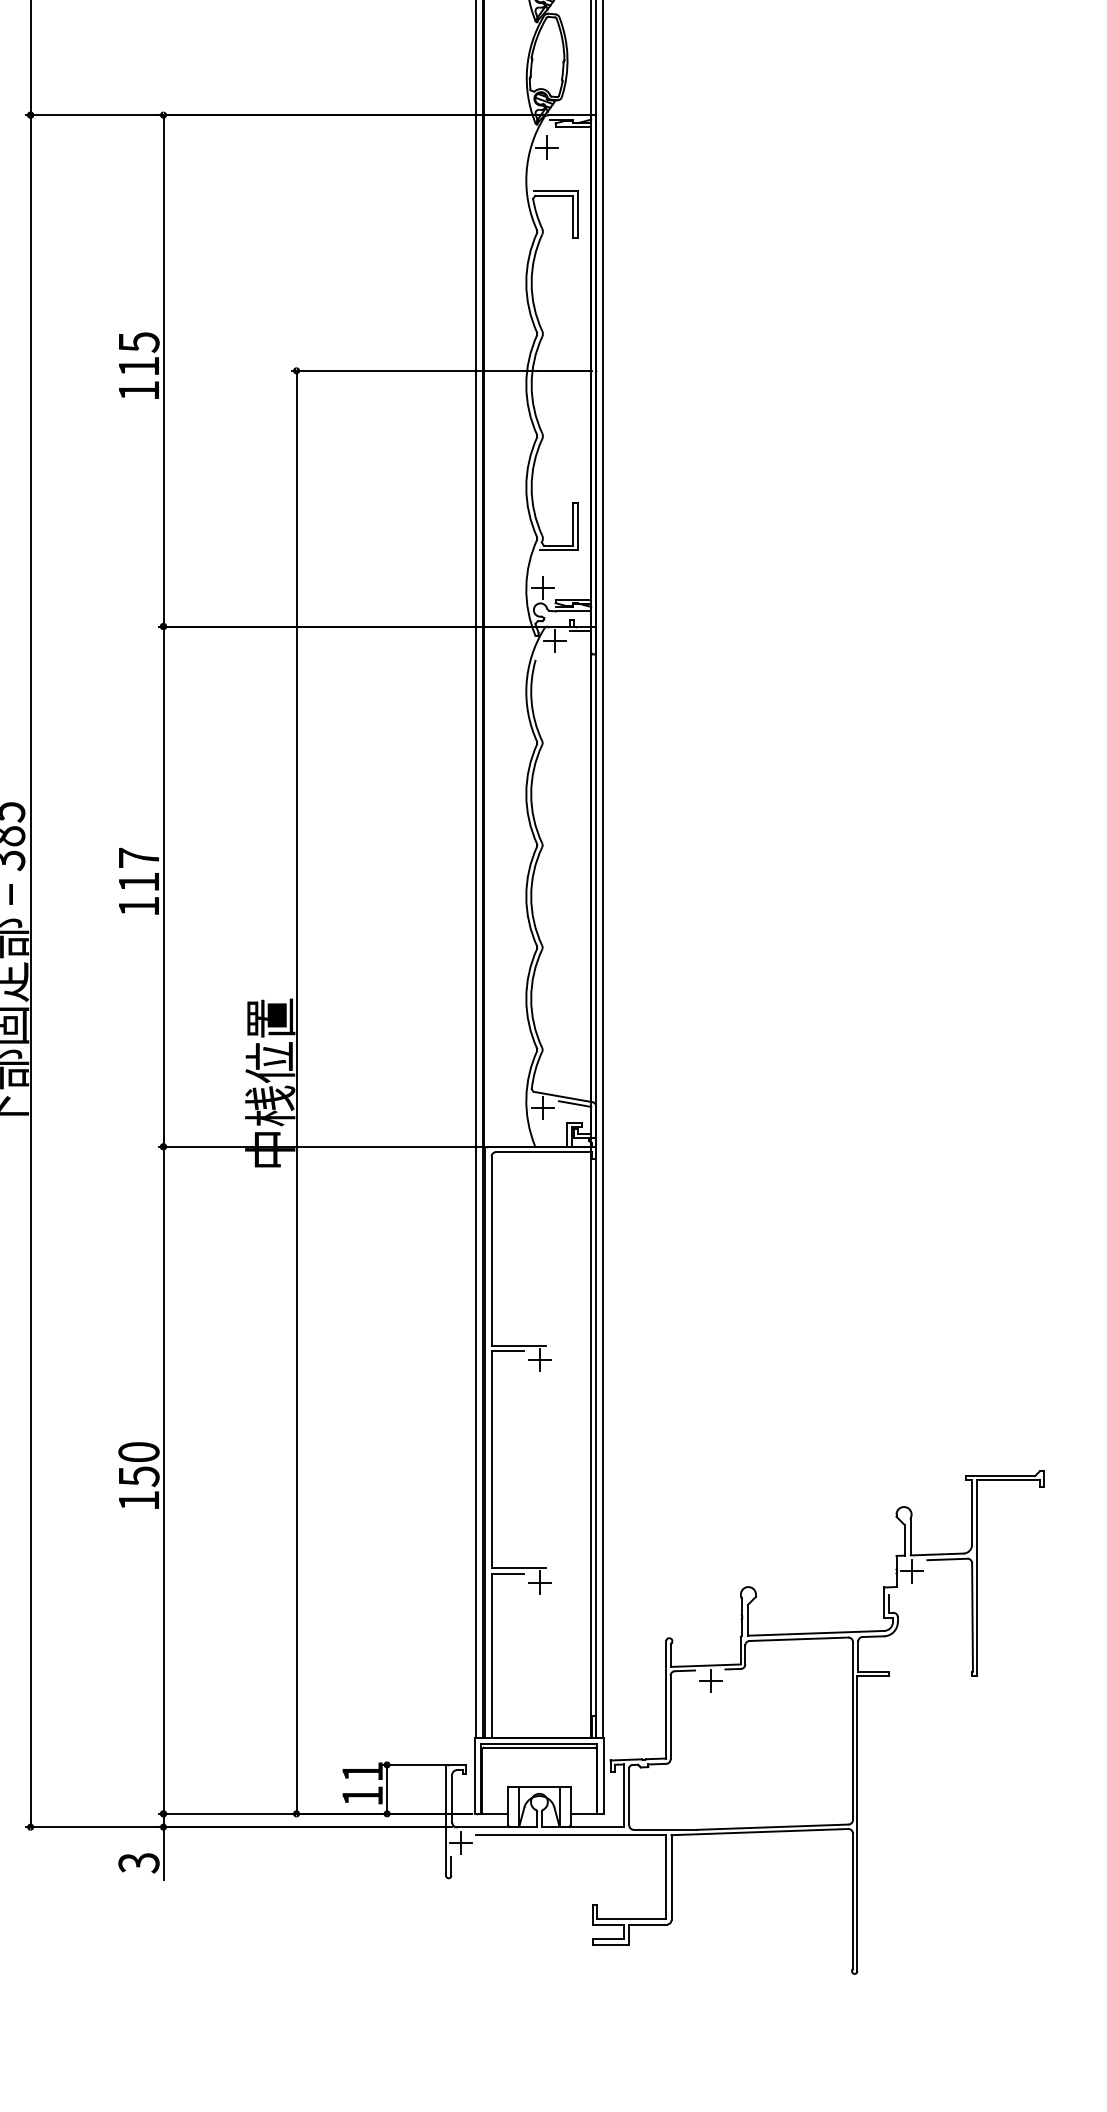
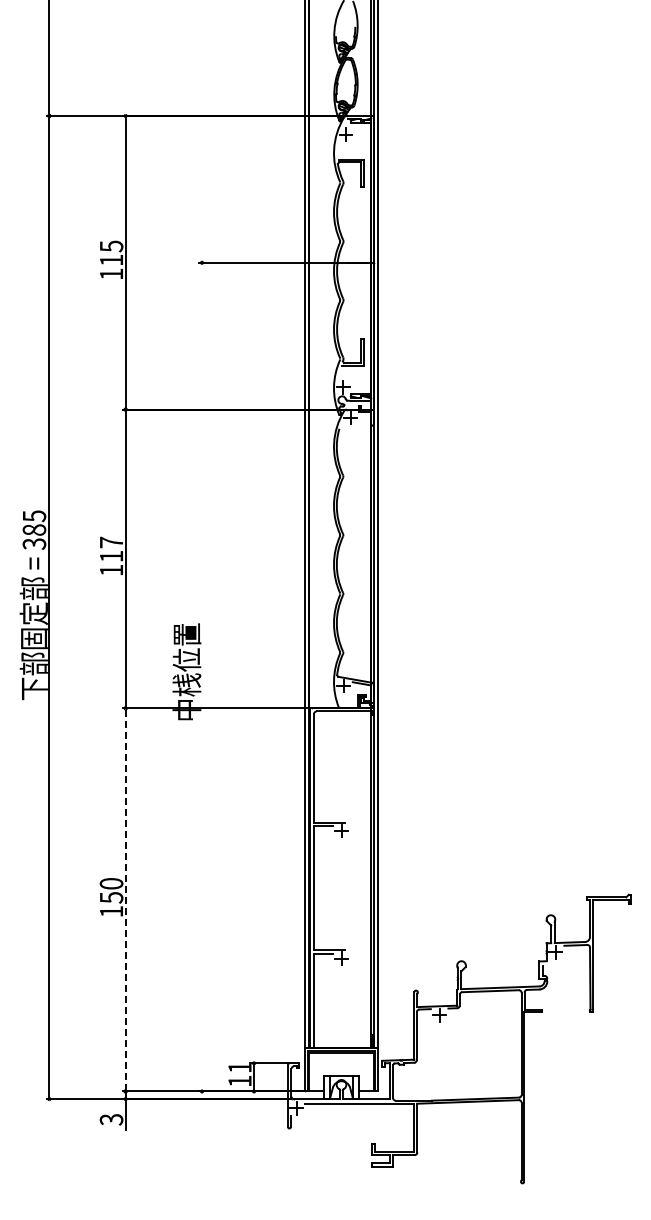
line: (297, 1091) -> (202, 676), removed
line: (163, 1479) -> (125, 899), solid -> dashed

